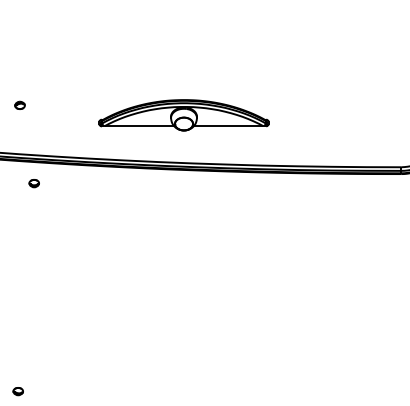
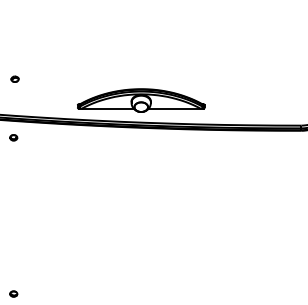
part: (184, 115) -> (141, 100), moved
part: (33, 183) -> (13, 137), moved

